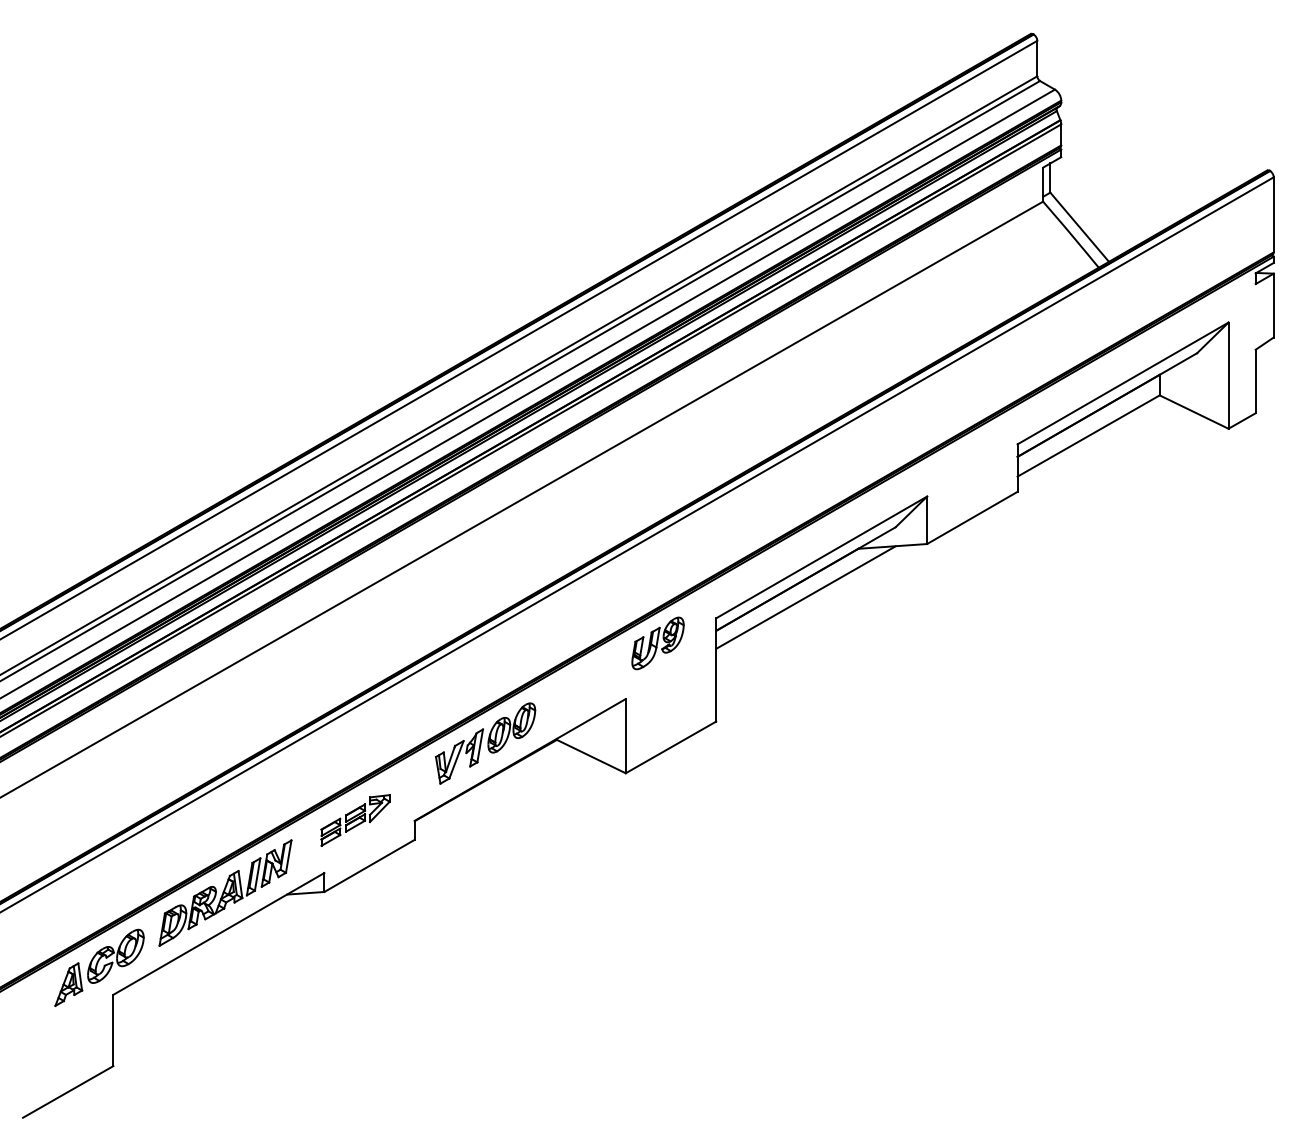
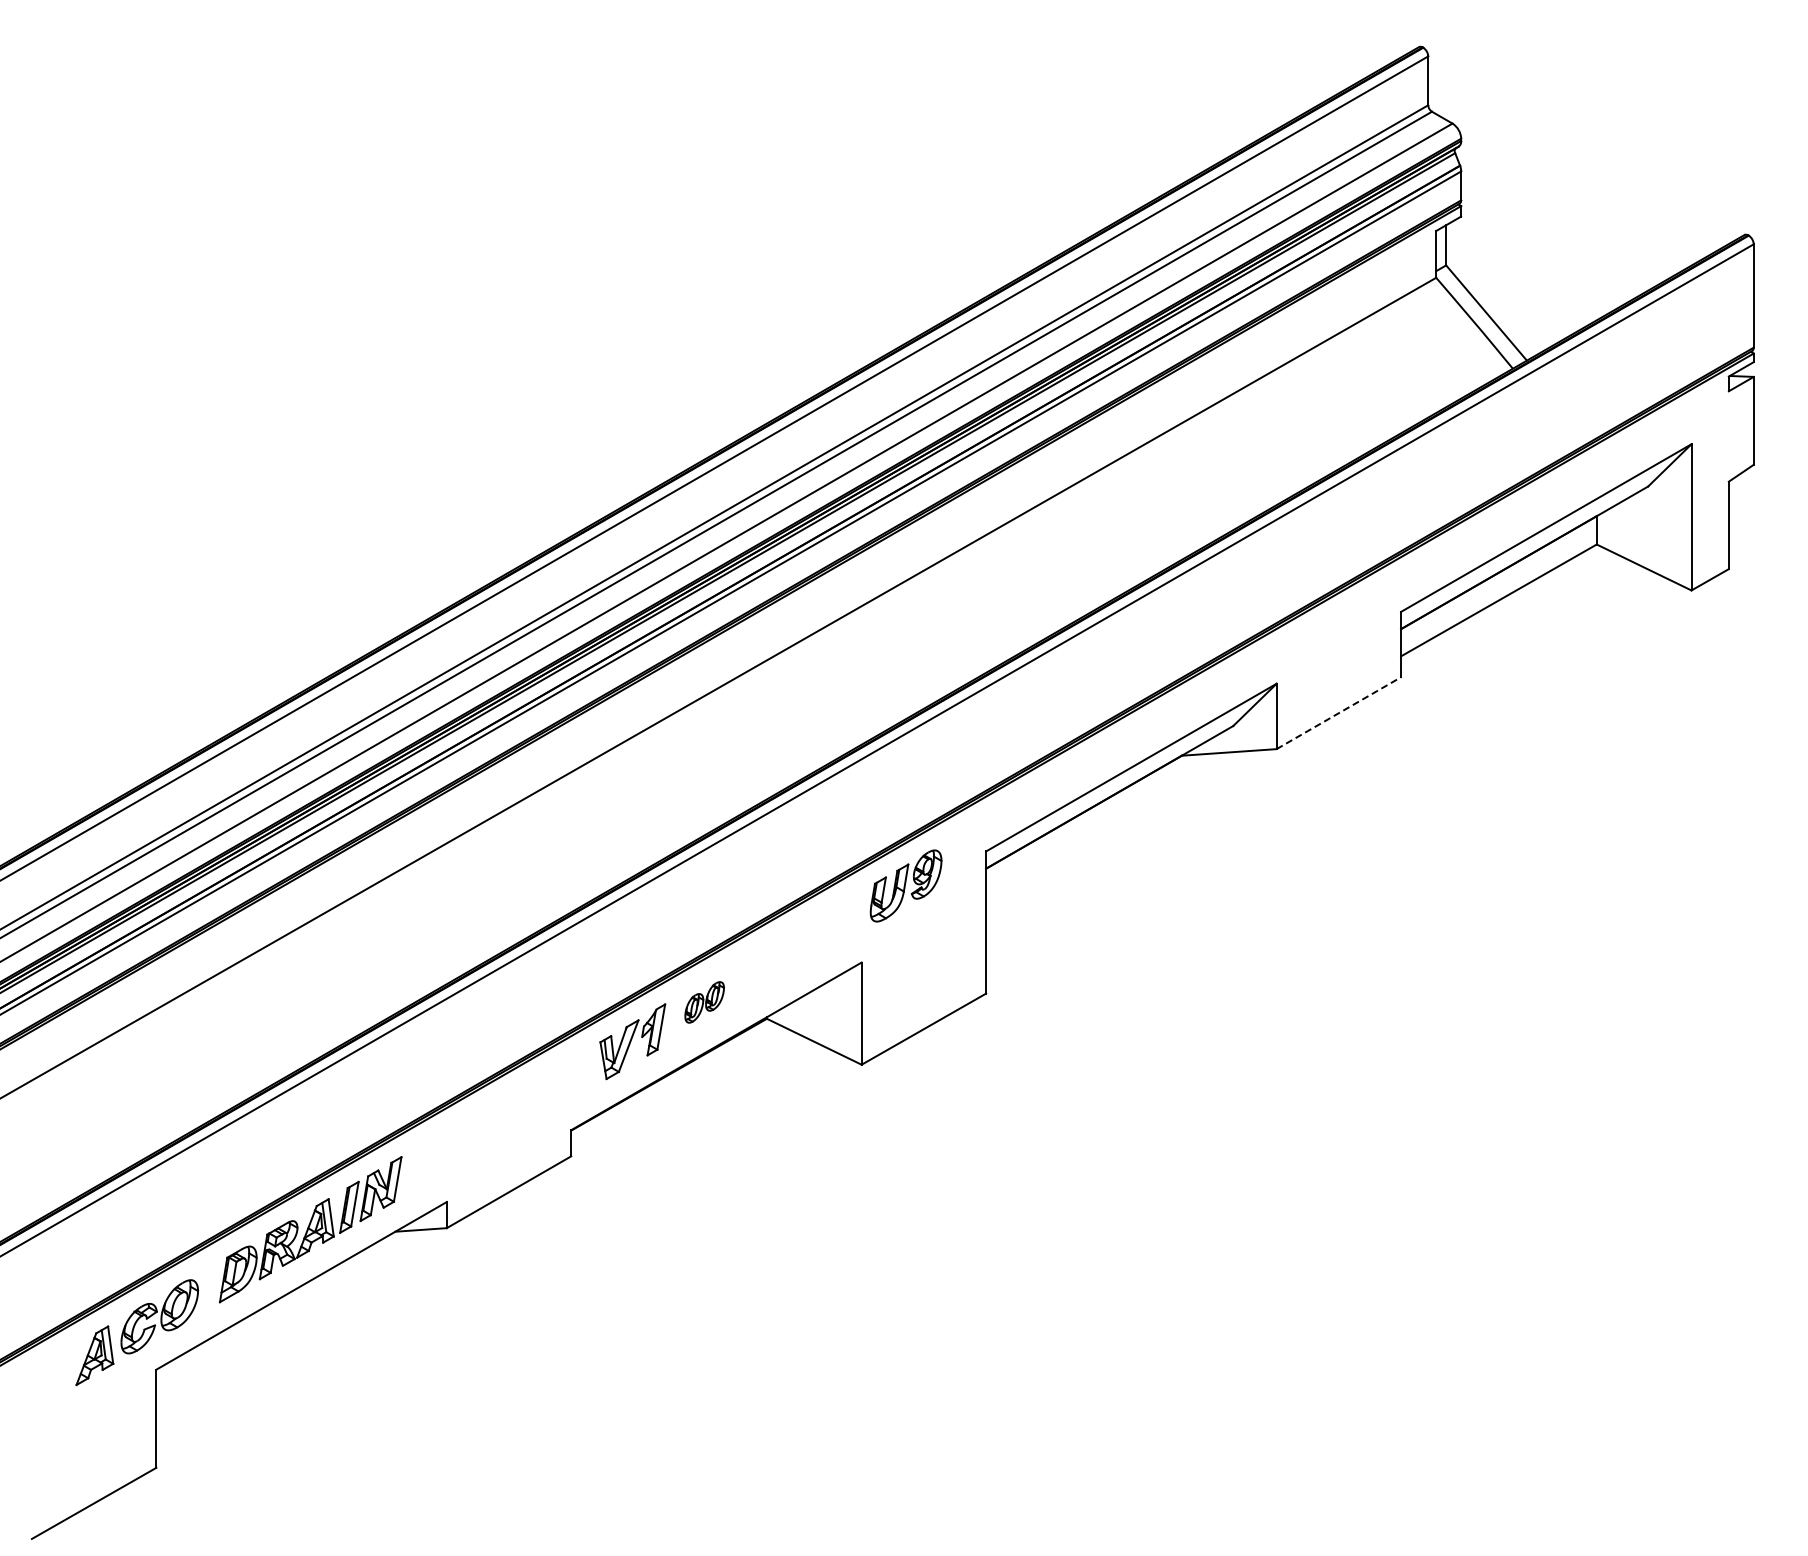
line: (972, 518) -> (1338, 713), solid -> dashed
line: (805, 597) -> (1109, 822), removed
part: (511, 728) -> (704, 1002), size x0.6
part: (355, 820) -> (489, 1129), removed

